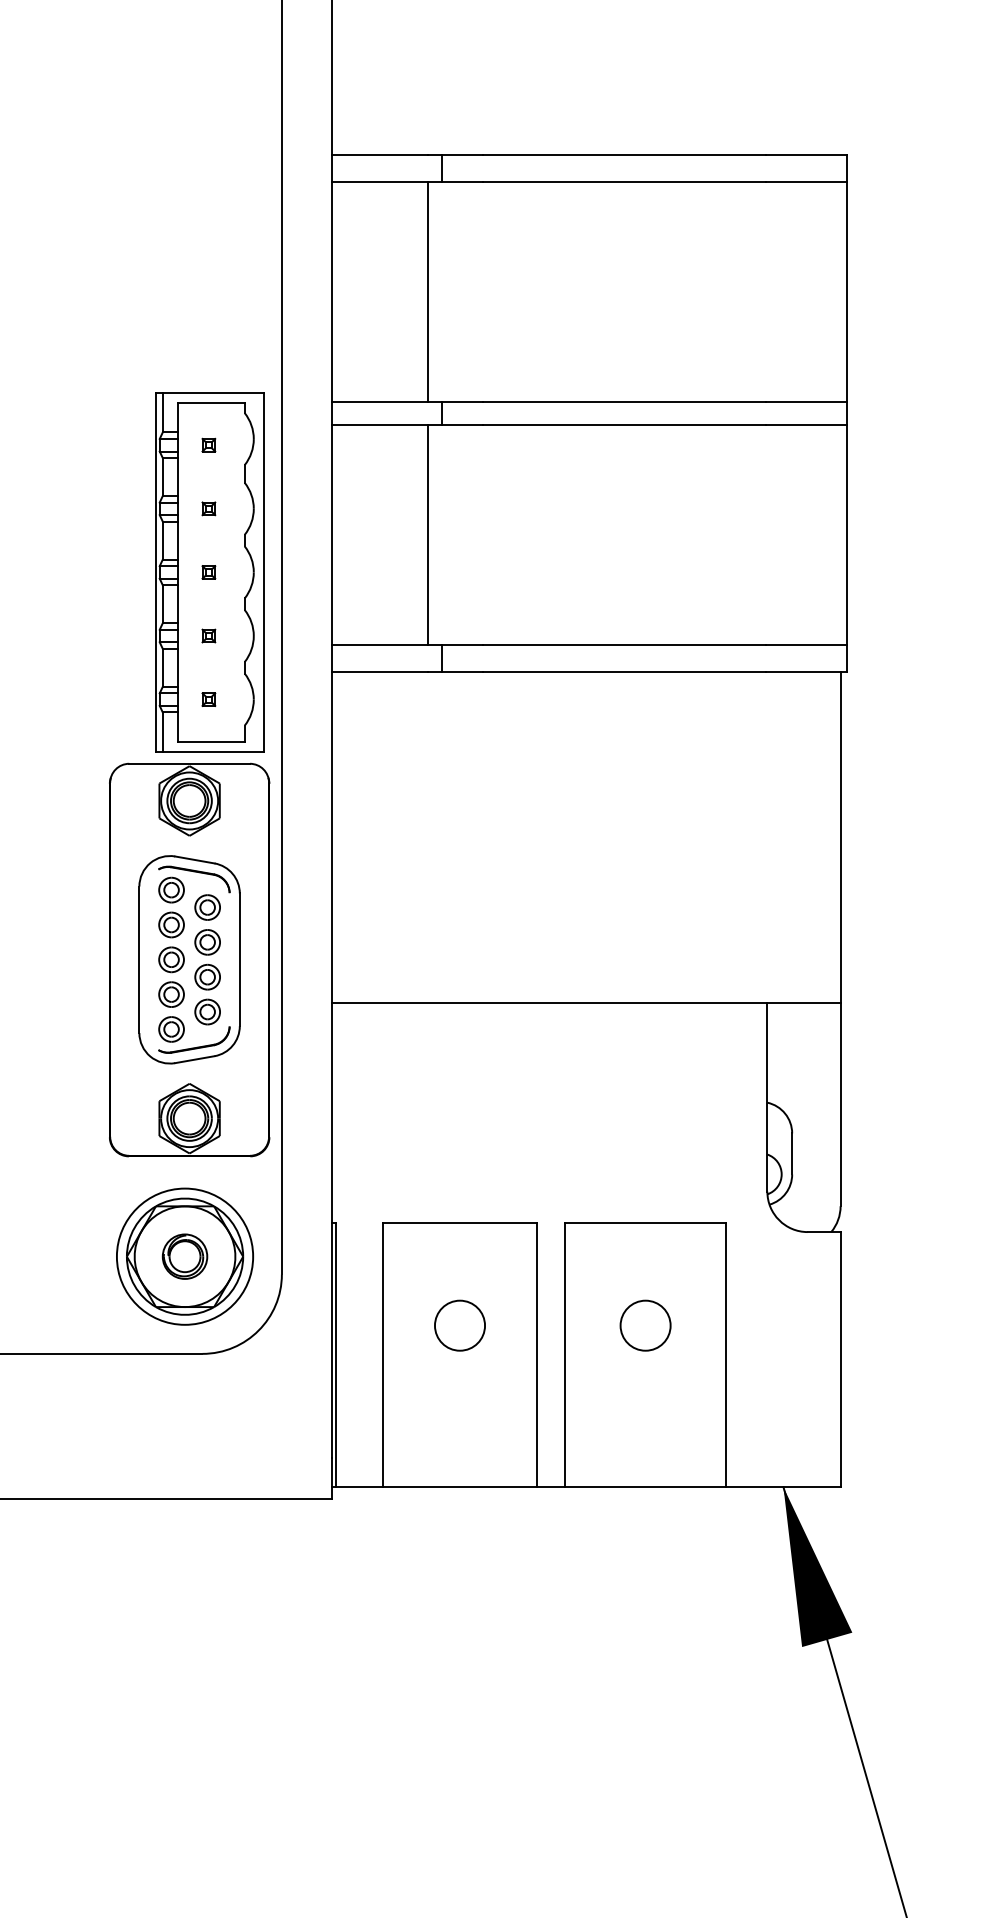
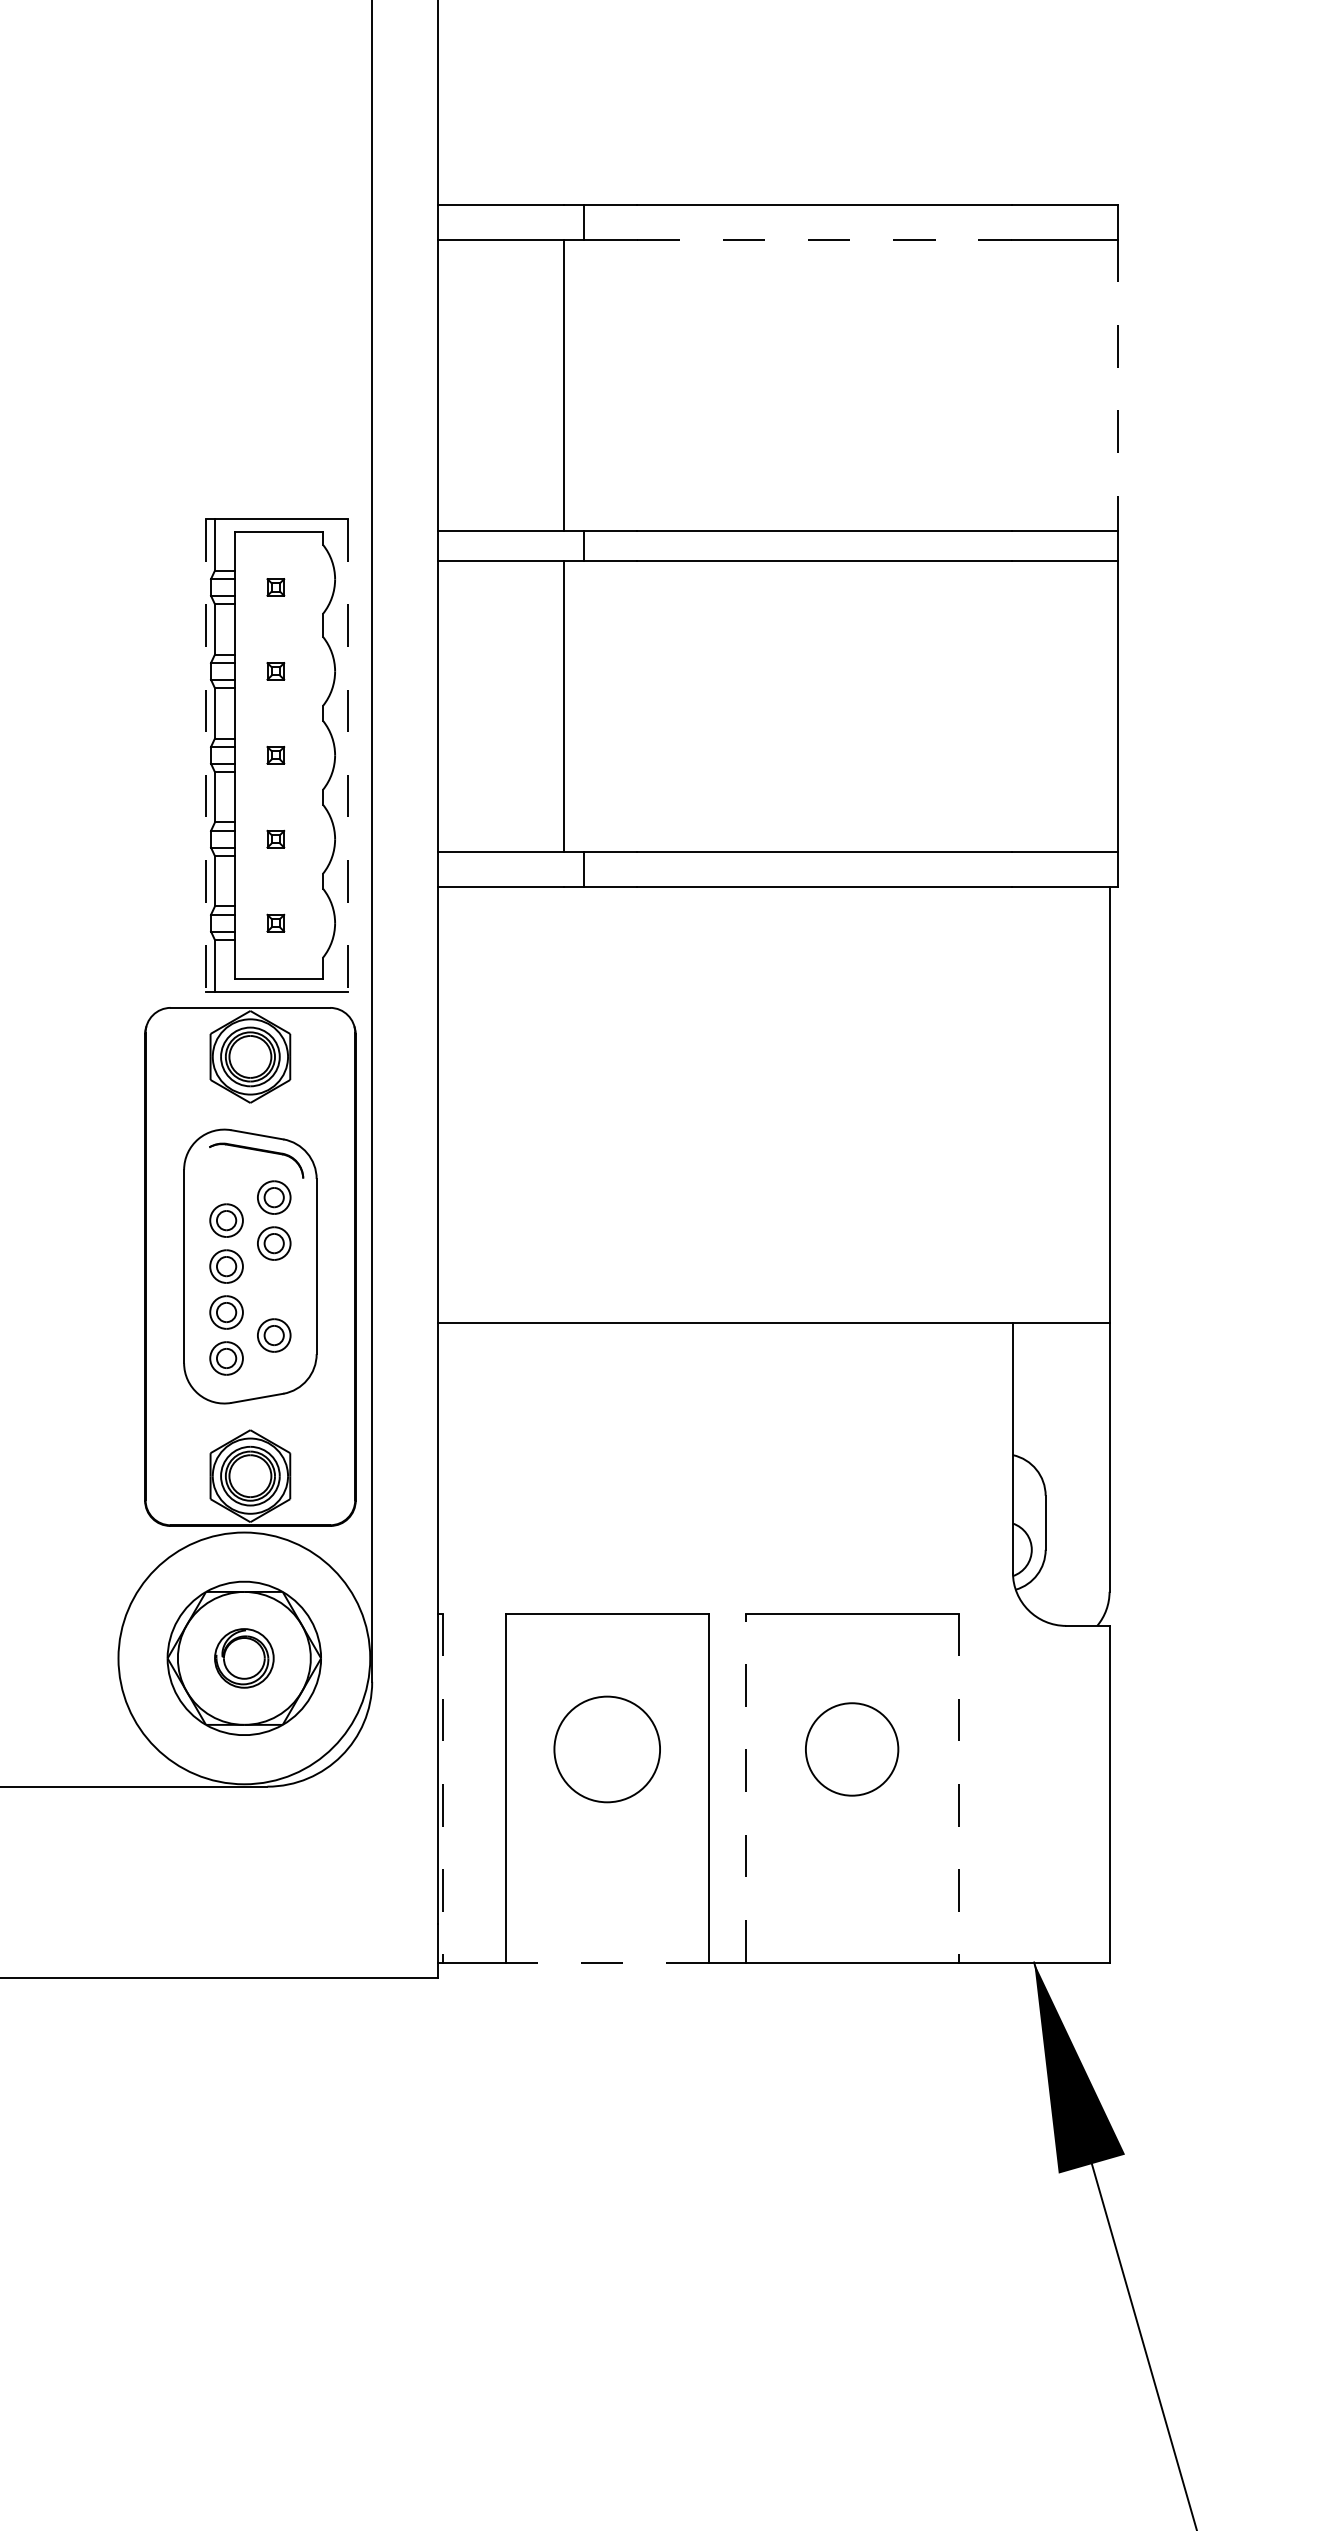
line: (624, 181) -> (824, 239), solid -> dashed
line: (847, 292) -> (1118, 385), solid -> dashed
line: (156, 573) -> (206, 756), solid -> dashed
line: (263, 573) -> (347, 756), solid -> dashed
part: (171, 890) -> (226, 1174), removed
part: (207, 977) -> (274, 1289), removed
part: (196, 1046) -> (259, 1381), removed
circle: (185, 1256) -> (244, 1658), size x1.4
circle: (460, 1325) -> (607, 1749), size x1.6
circle: (645, 1325) -> (852, 1749), size x1.4
line: (564, 1354) -> (745, 1787), solid -> dashed
line: (335, 1355) -> (443, 1788), solid -> dashed
line: (726, 1355) -> (958, 1788), solid -> dashed
line: (459, 1487) -> (606, 1962), solid -> dashed

